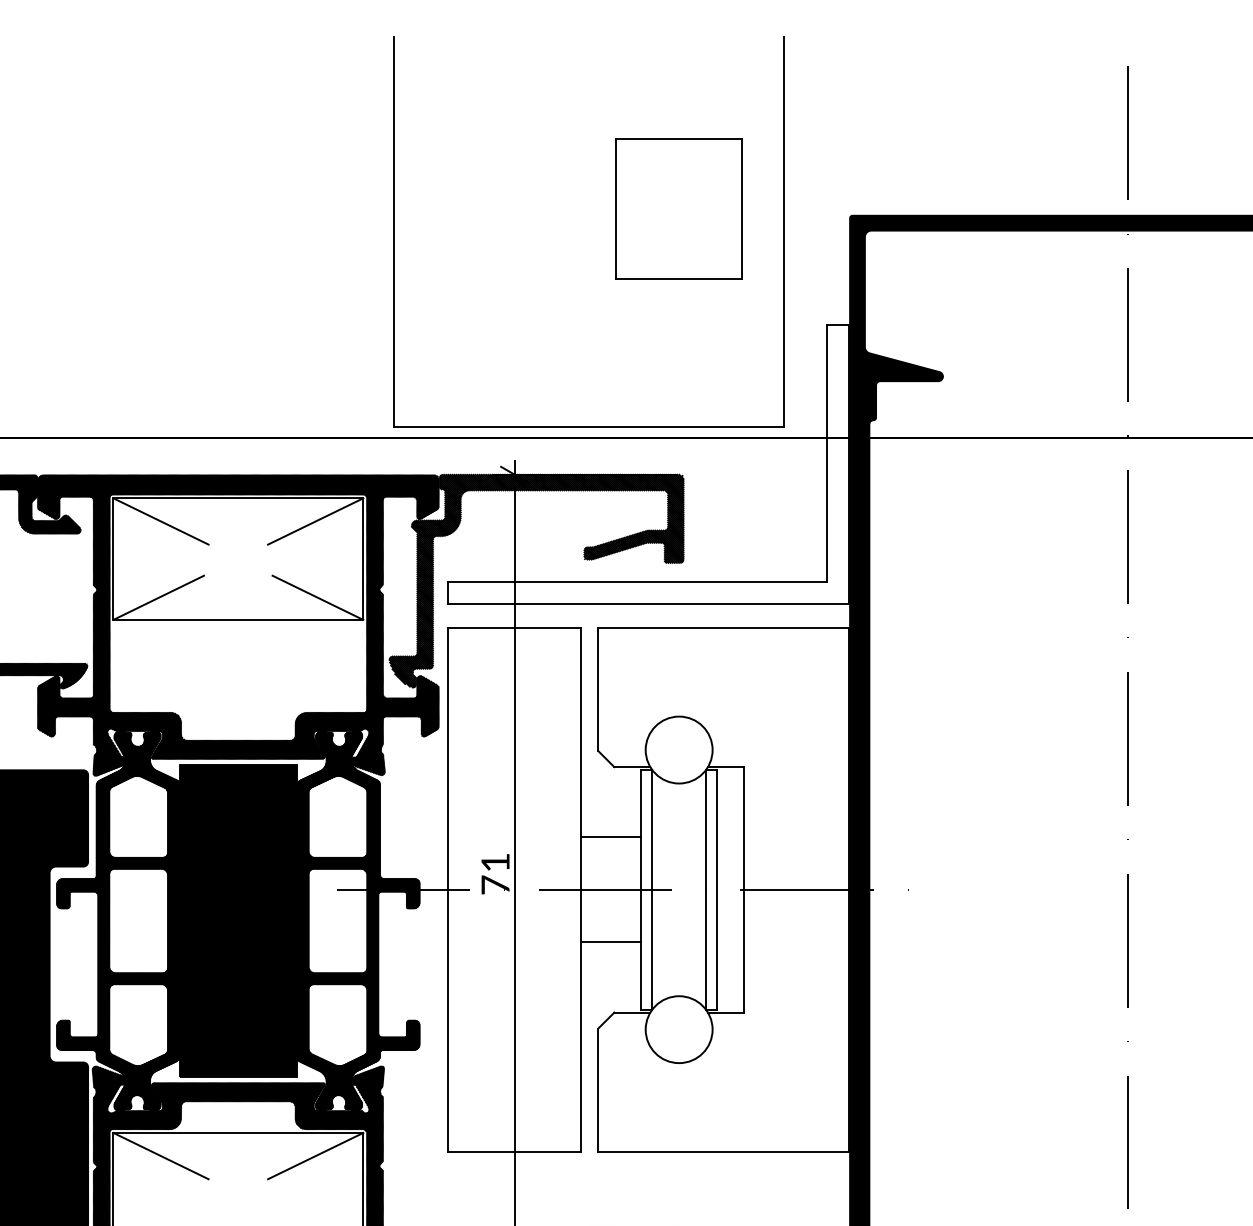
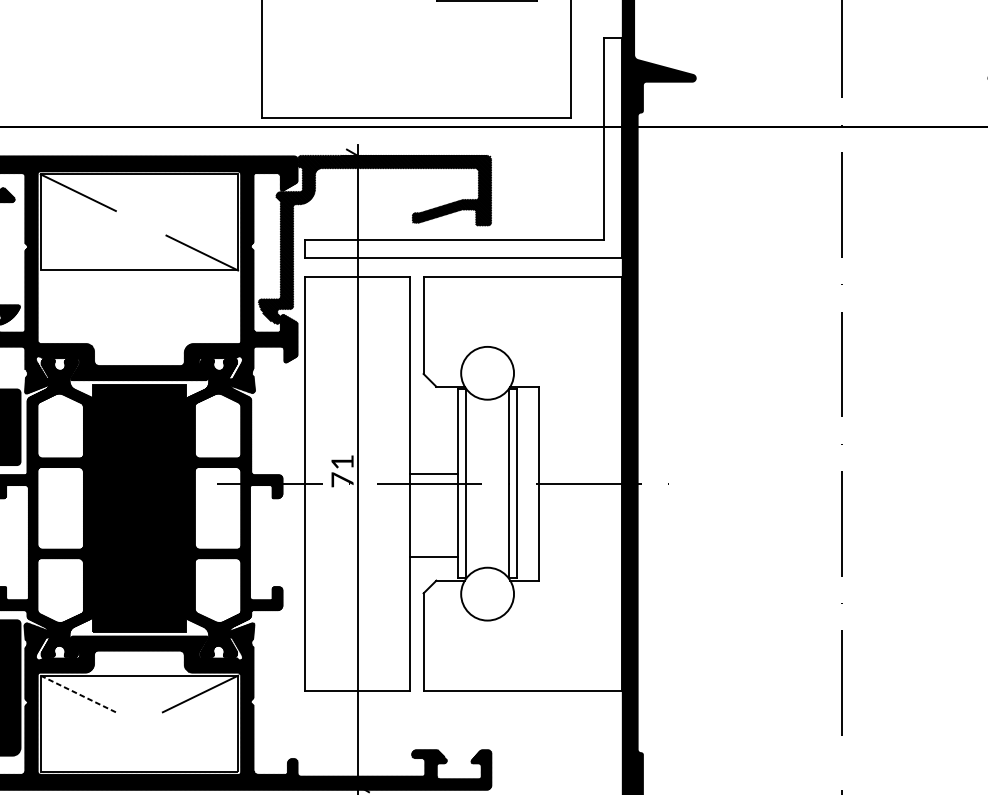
line: (315, 521) -> (200, 192), removed
line: (158, 597) -> (76, 252), removed
line: (611, 837) -> (434, 473), moved
line: (611, 942) -> (434, 556), moved
line: (161, 1156) -> (78, 694), solid -> dashed

